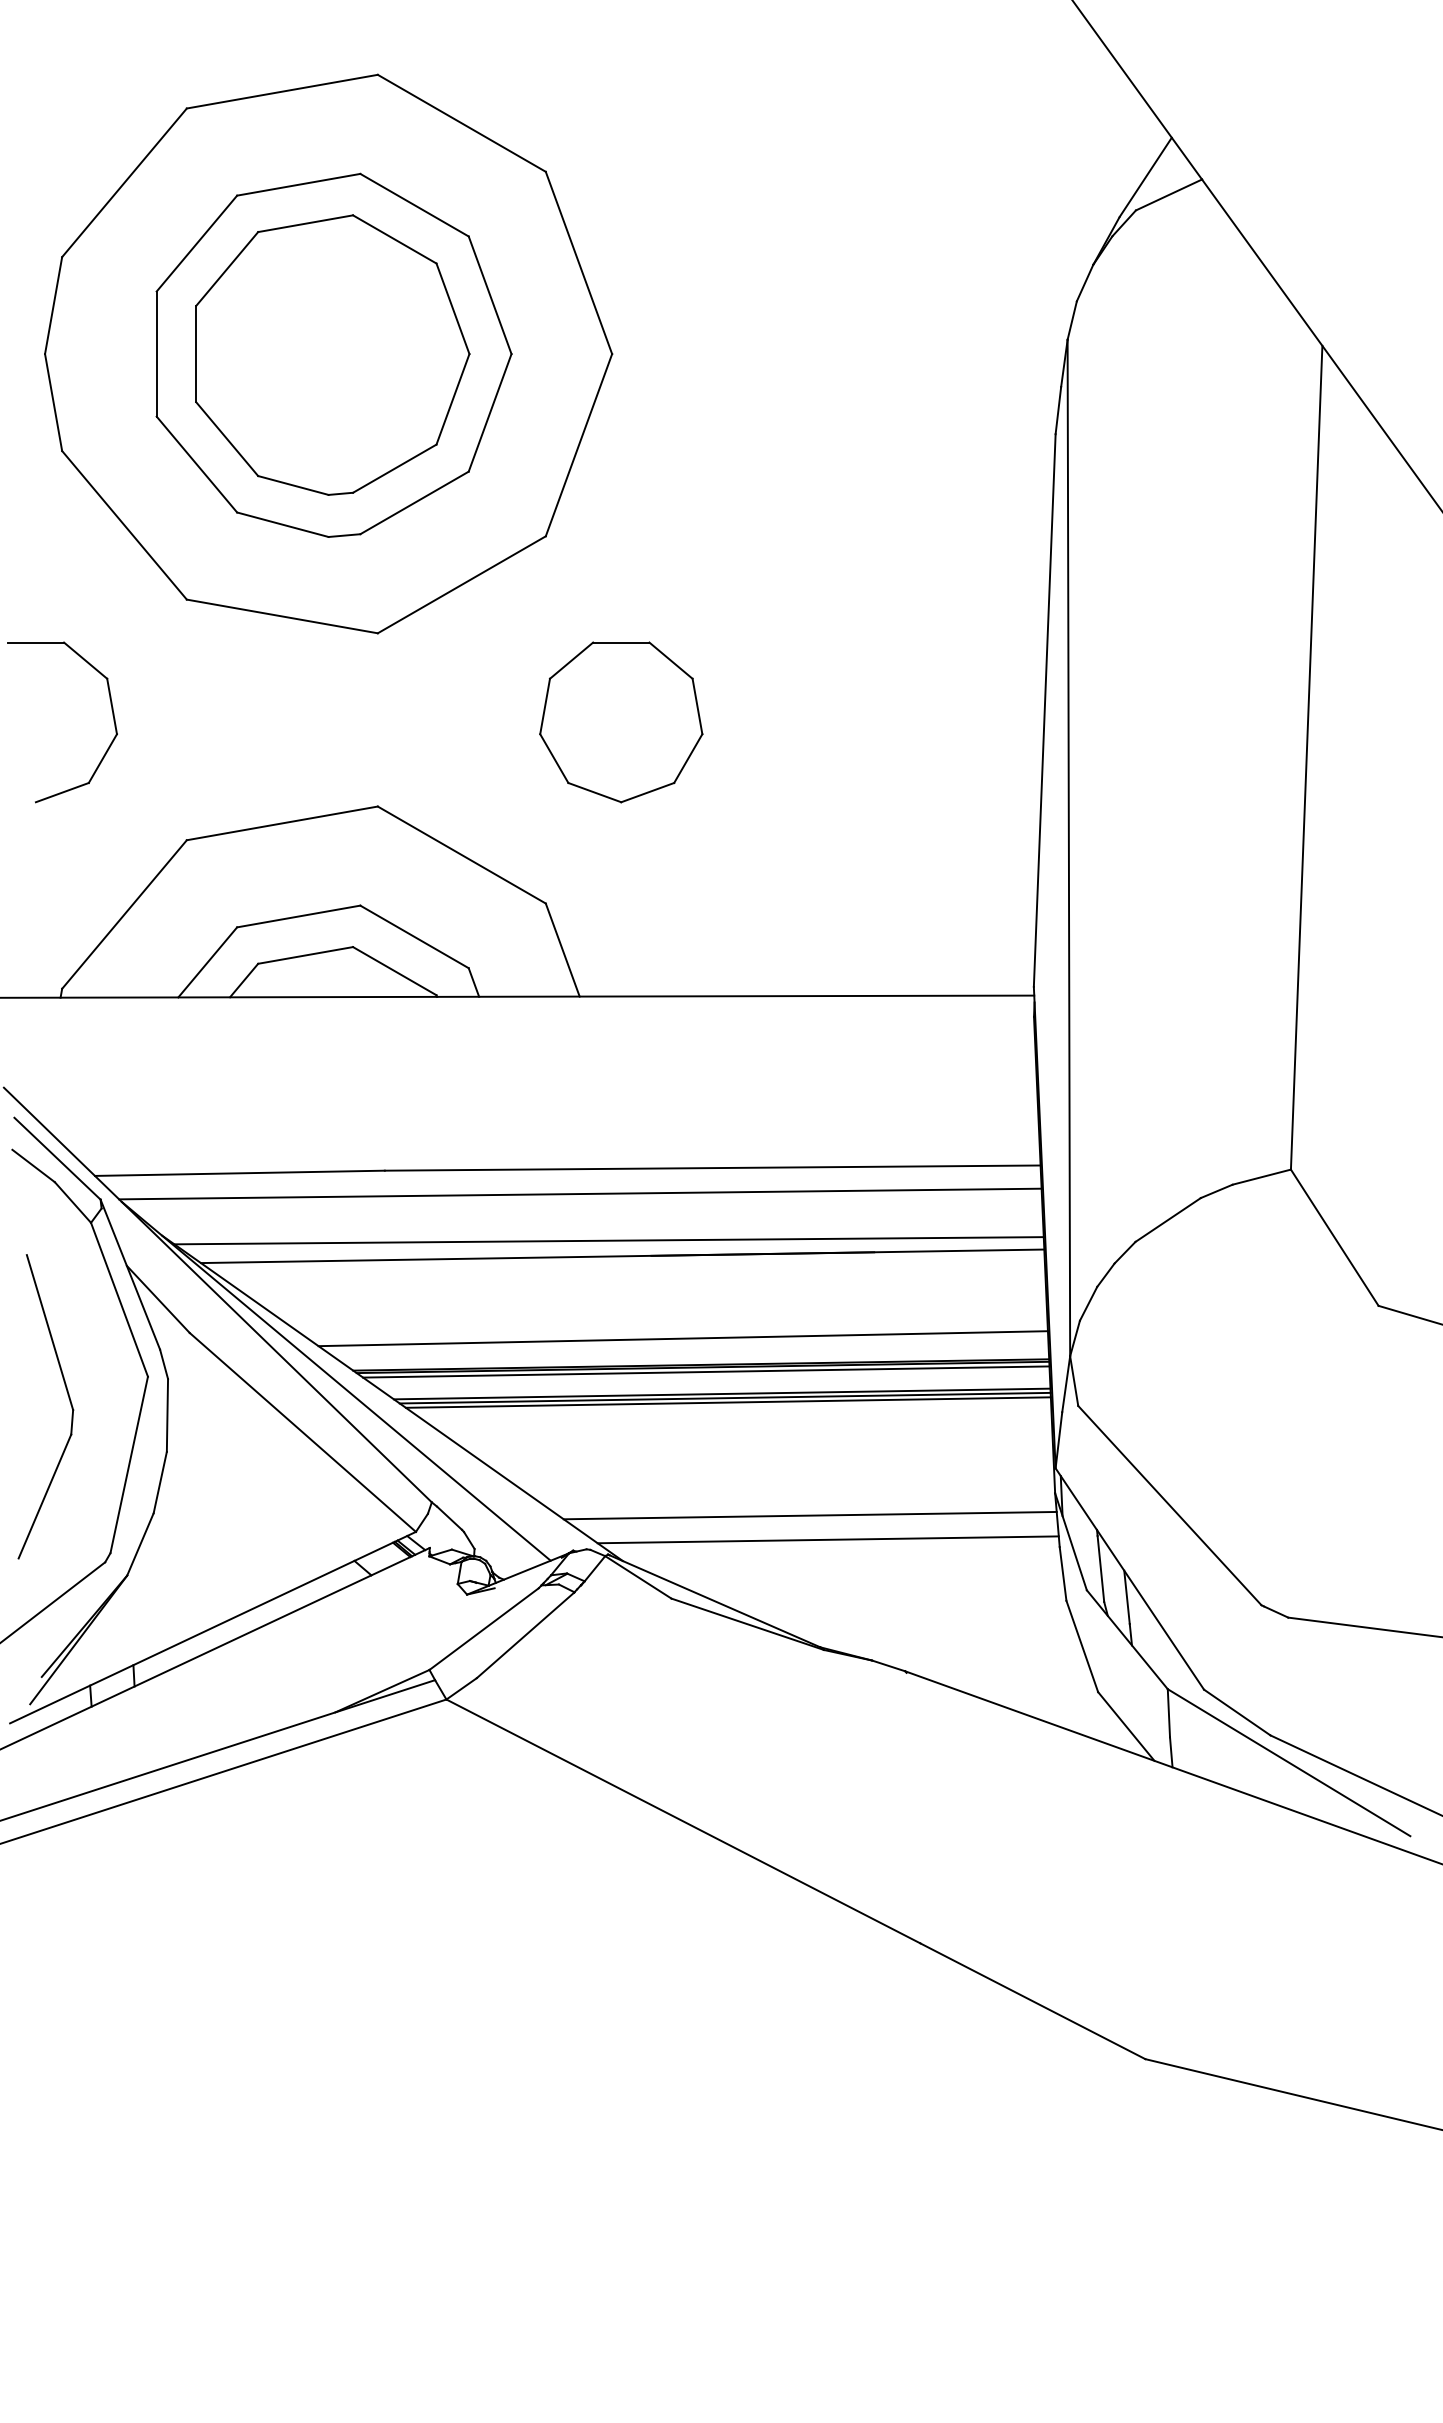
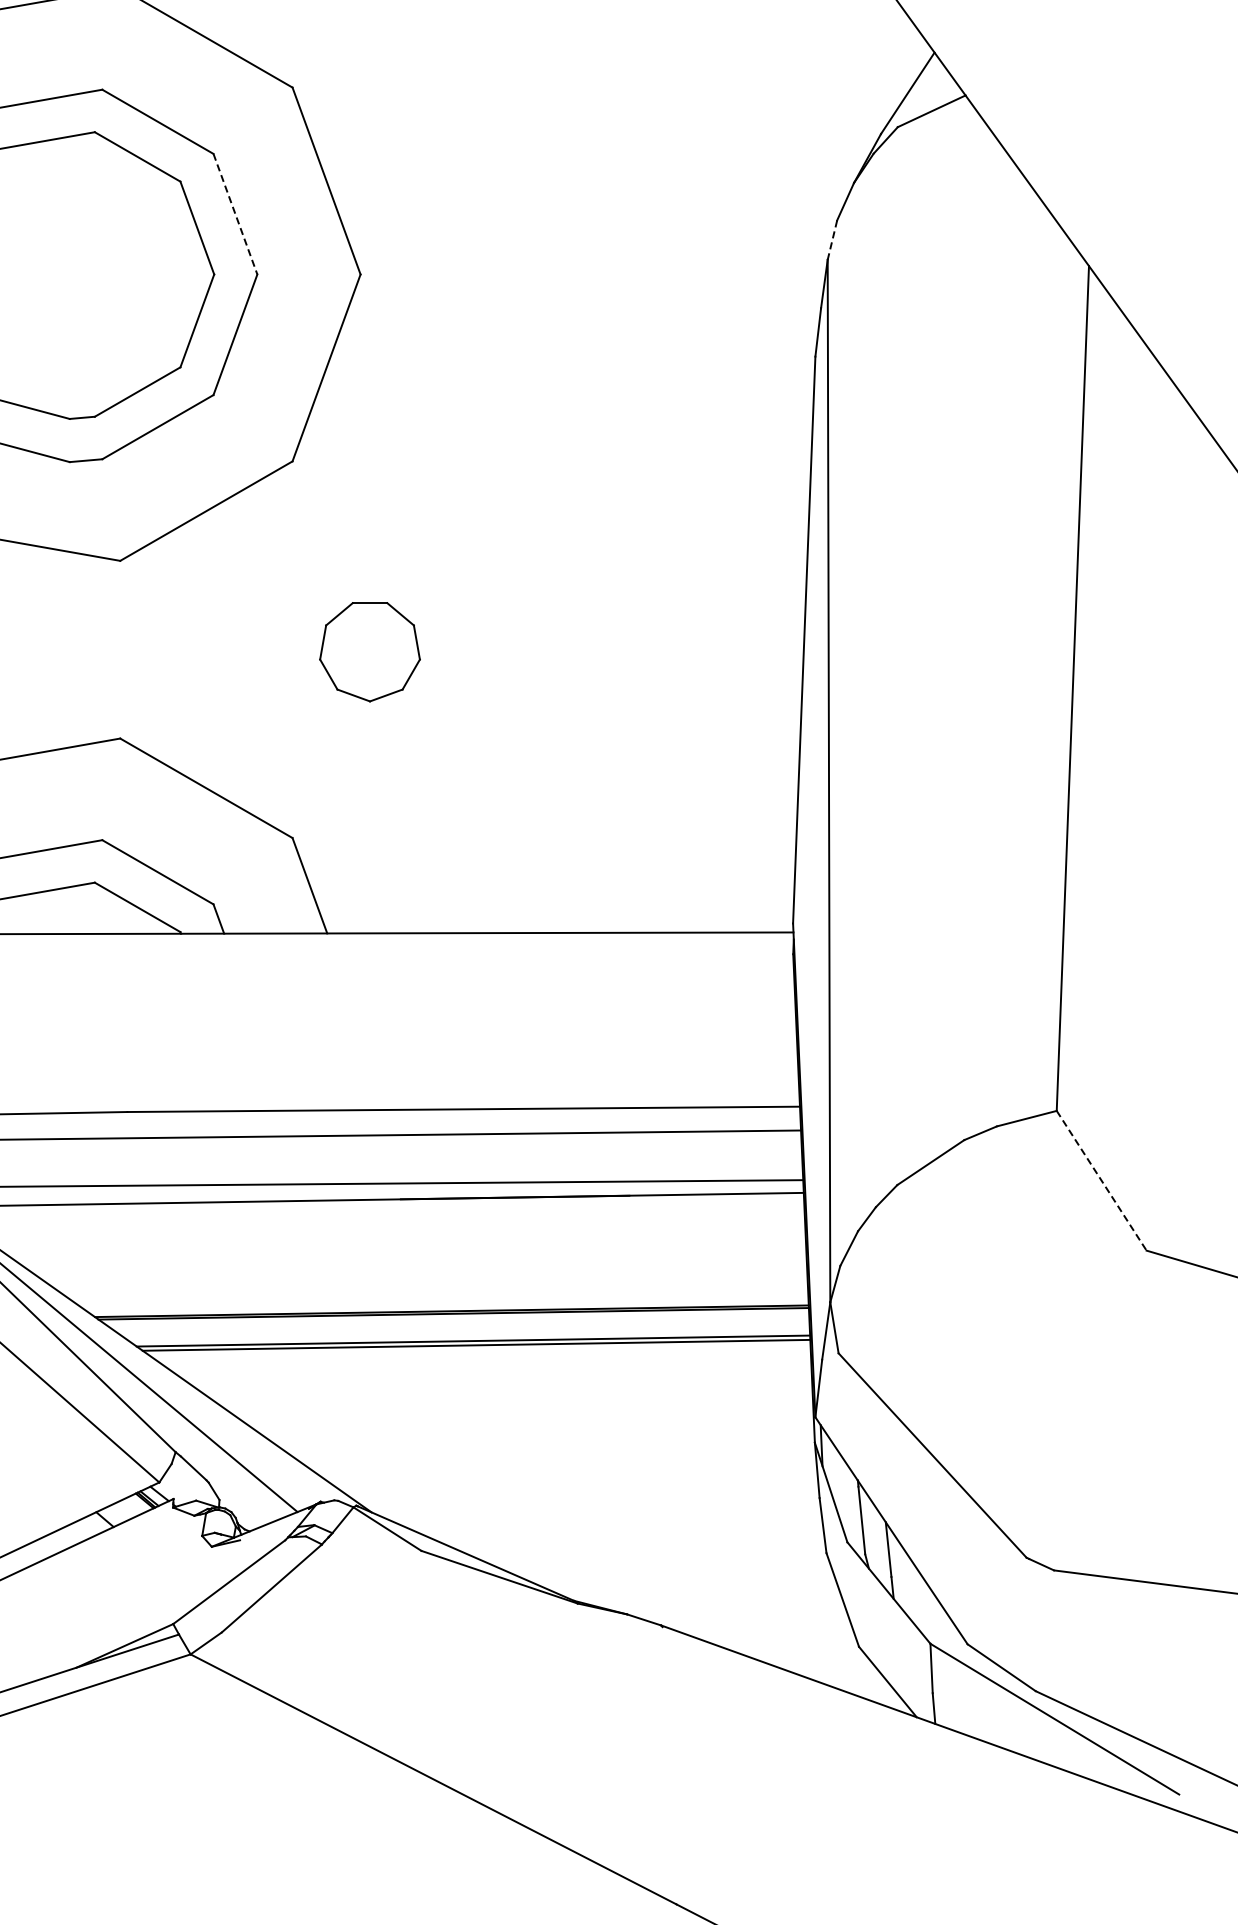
line: (490, 295) -> (235, 214), solid -> dashed
line: (1072, 320) -> (832, 240), solid -> dashed
part: (621, 722) -> (370, 652), size x0.6
line: (1334, 1237) -> (1101, 1180), solid -> dashed
line: (682, 1338) -> (432, 1284), removed
line: (706, 1371) -> (457, 1317), removed
line: (727, 1402) -> (478, 1349), removed
line: (809, 1515) -> (562, 1465), removed
line: (827, 1539) -> (581, 1490), removed

